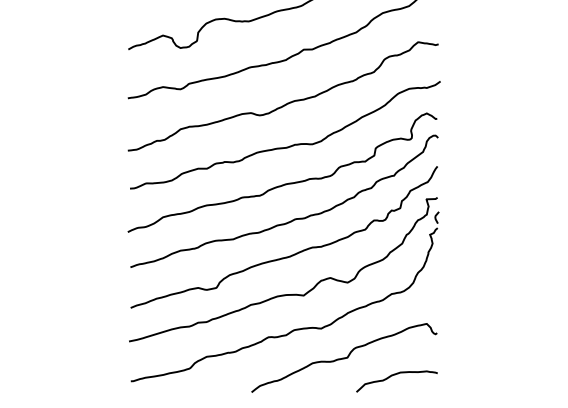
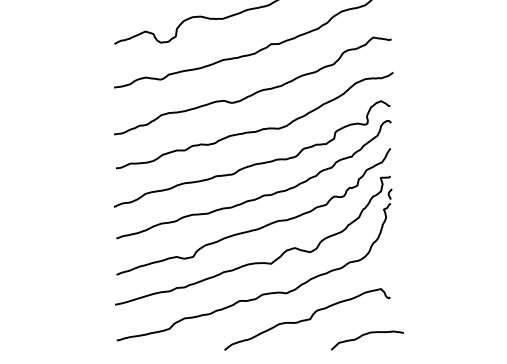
curve: (394, 375) -> (365, 335), moved

